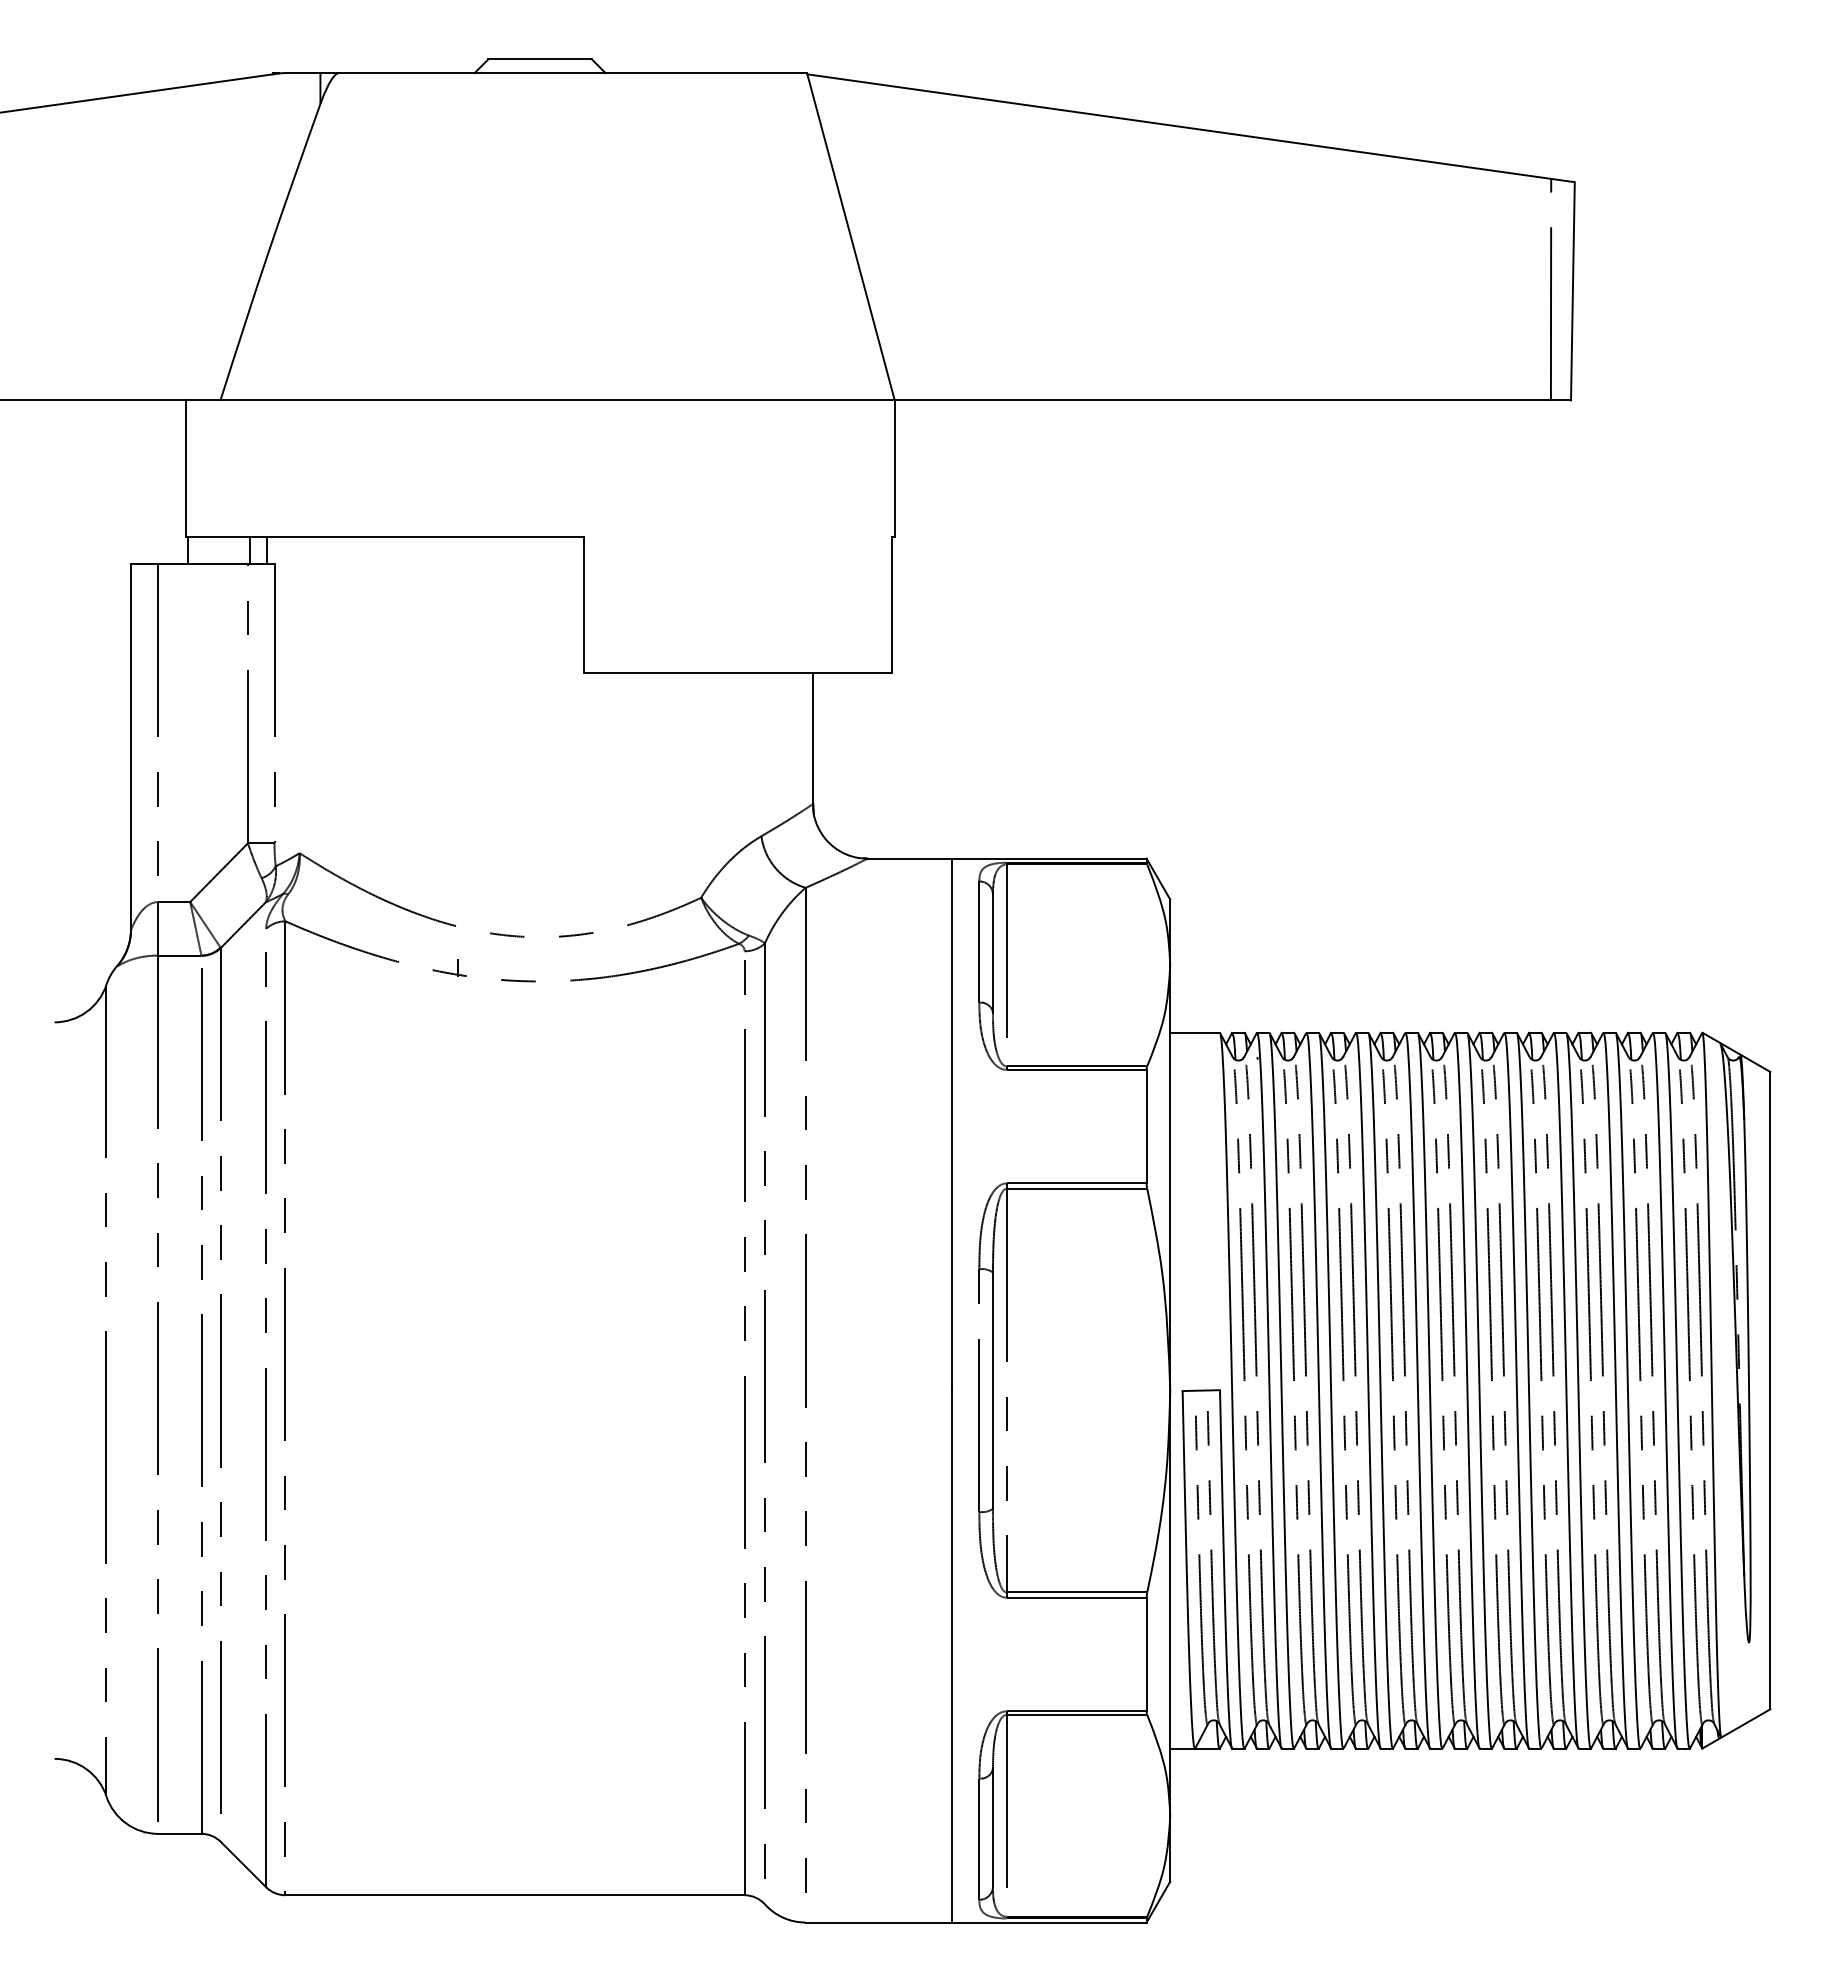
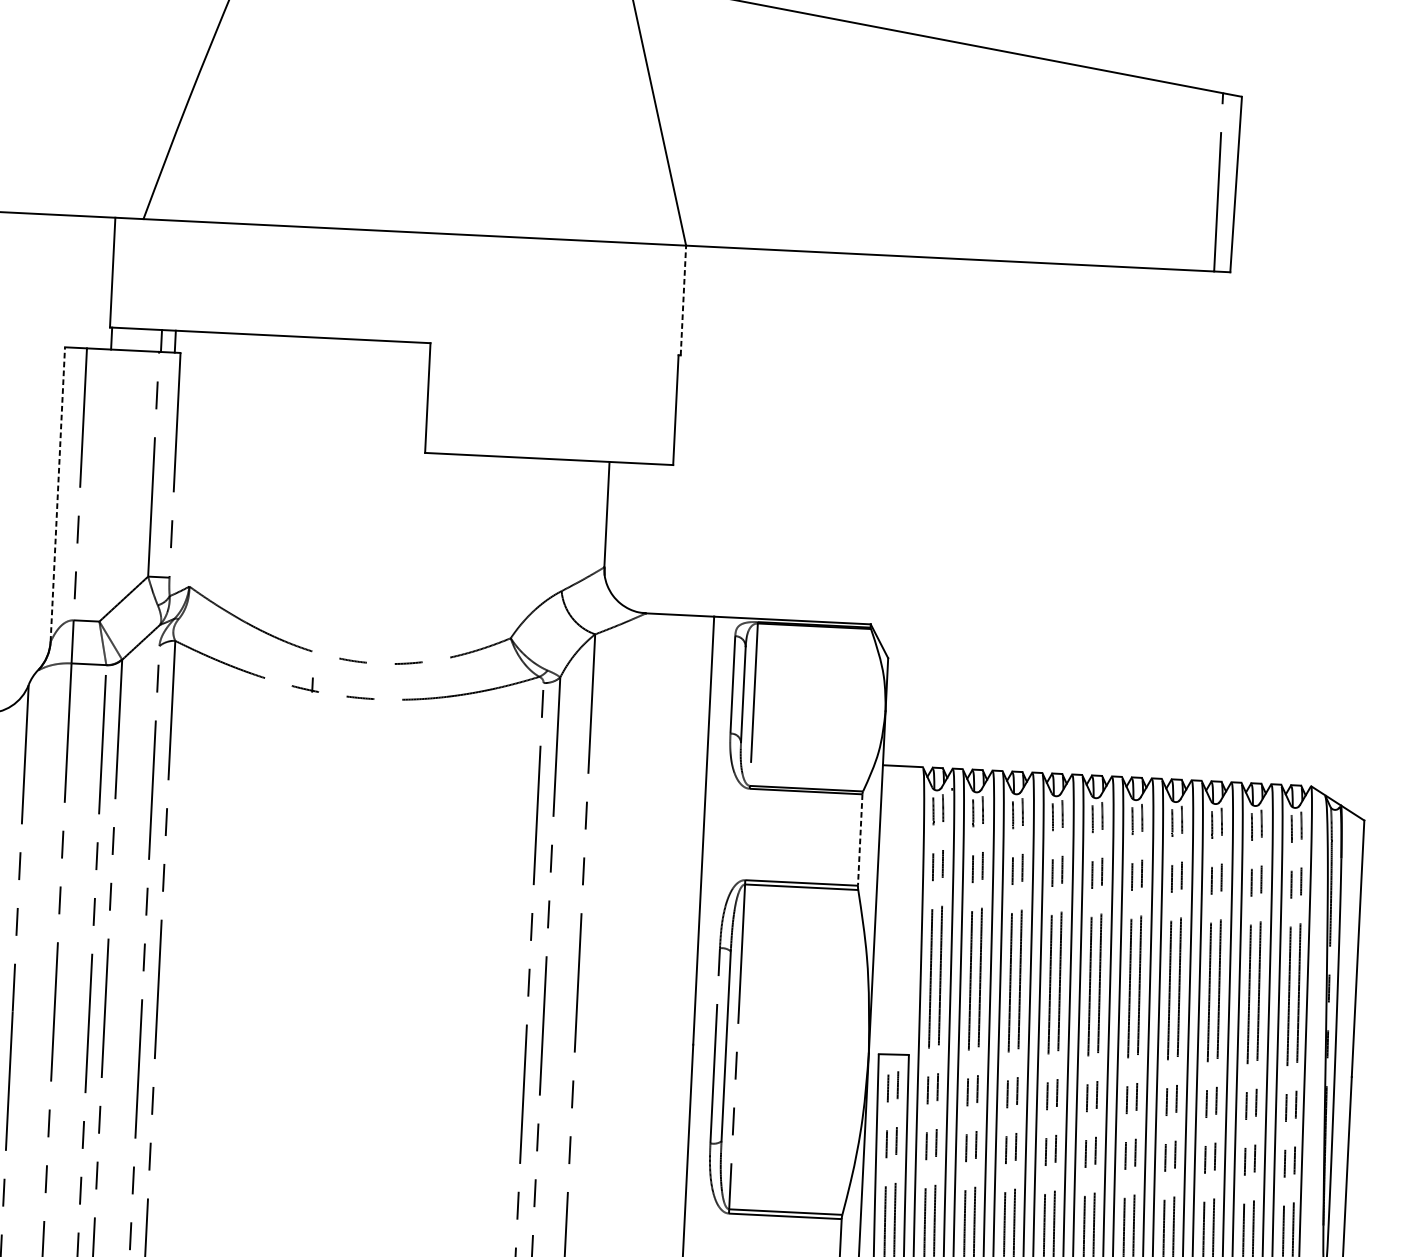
line: (894, 468) -> (683, 300), solid -> dashed
line: (130, 747) -> (57, 494), solid -> dashed
line: (1146, 1126) -> (860, 839), solid -> dashed

